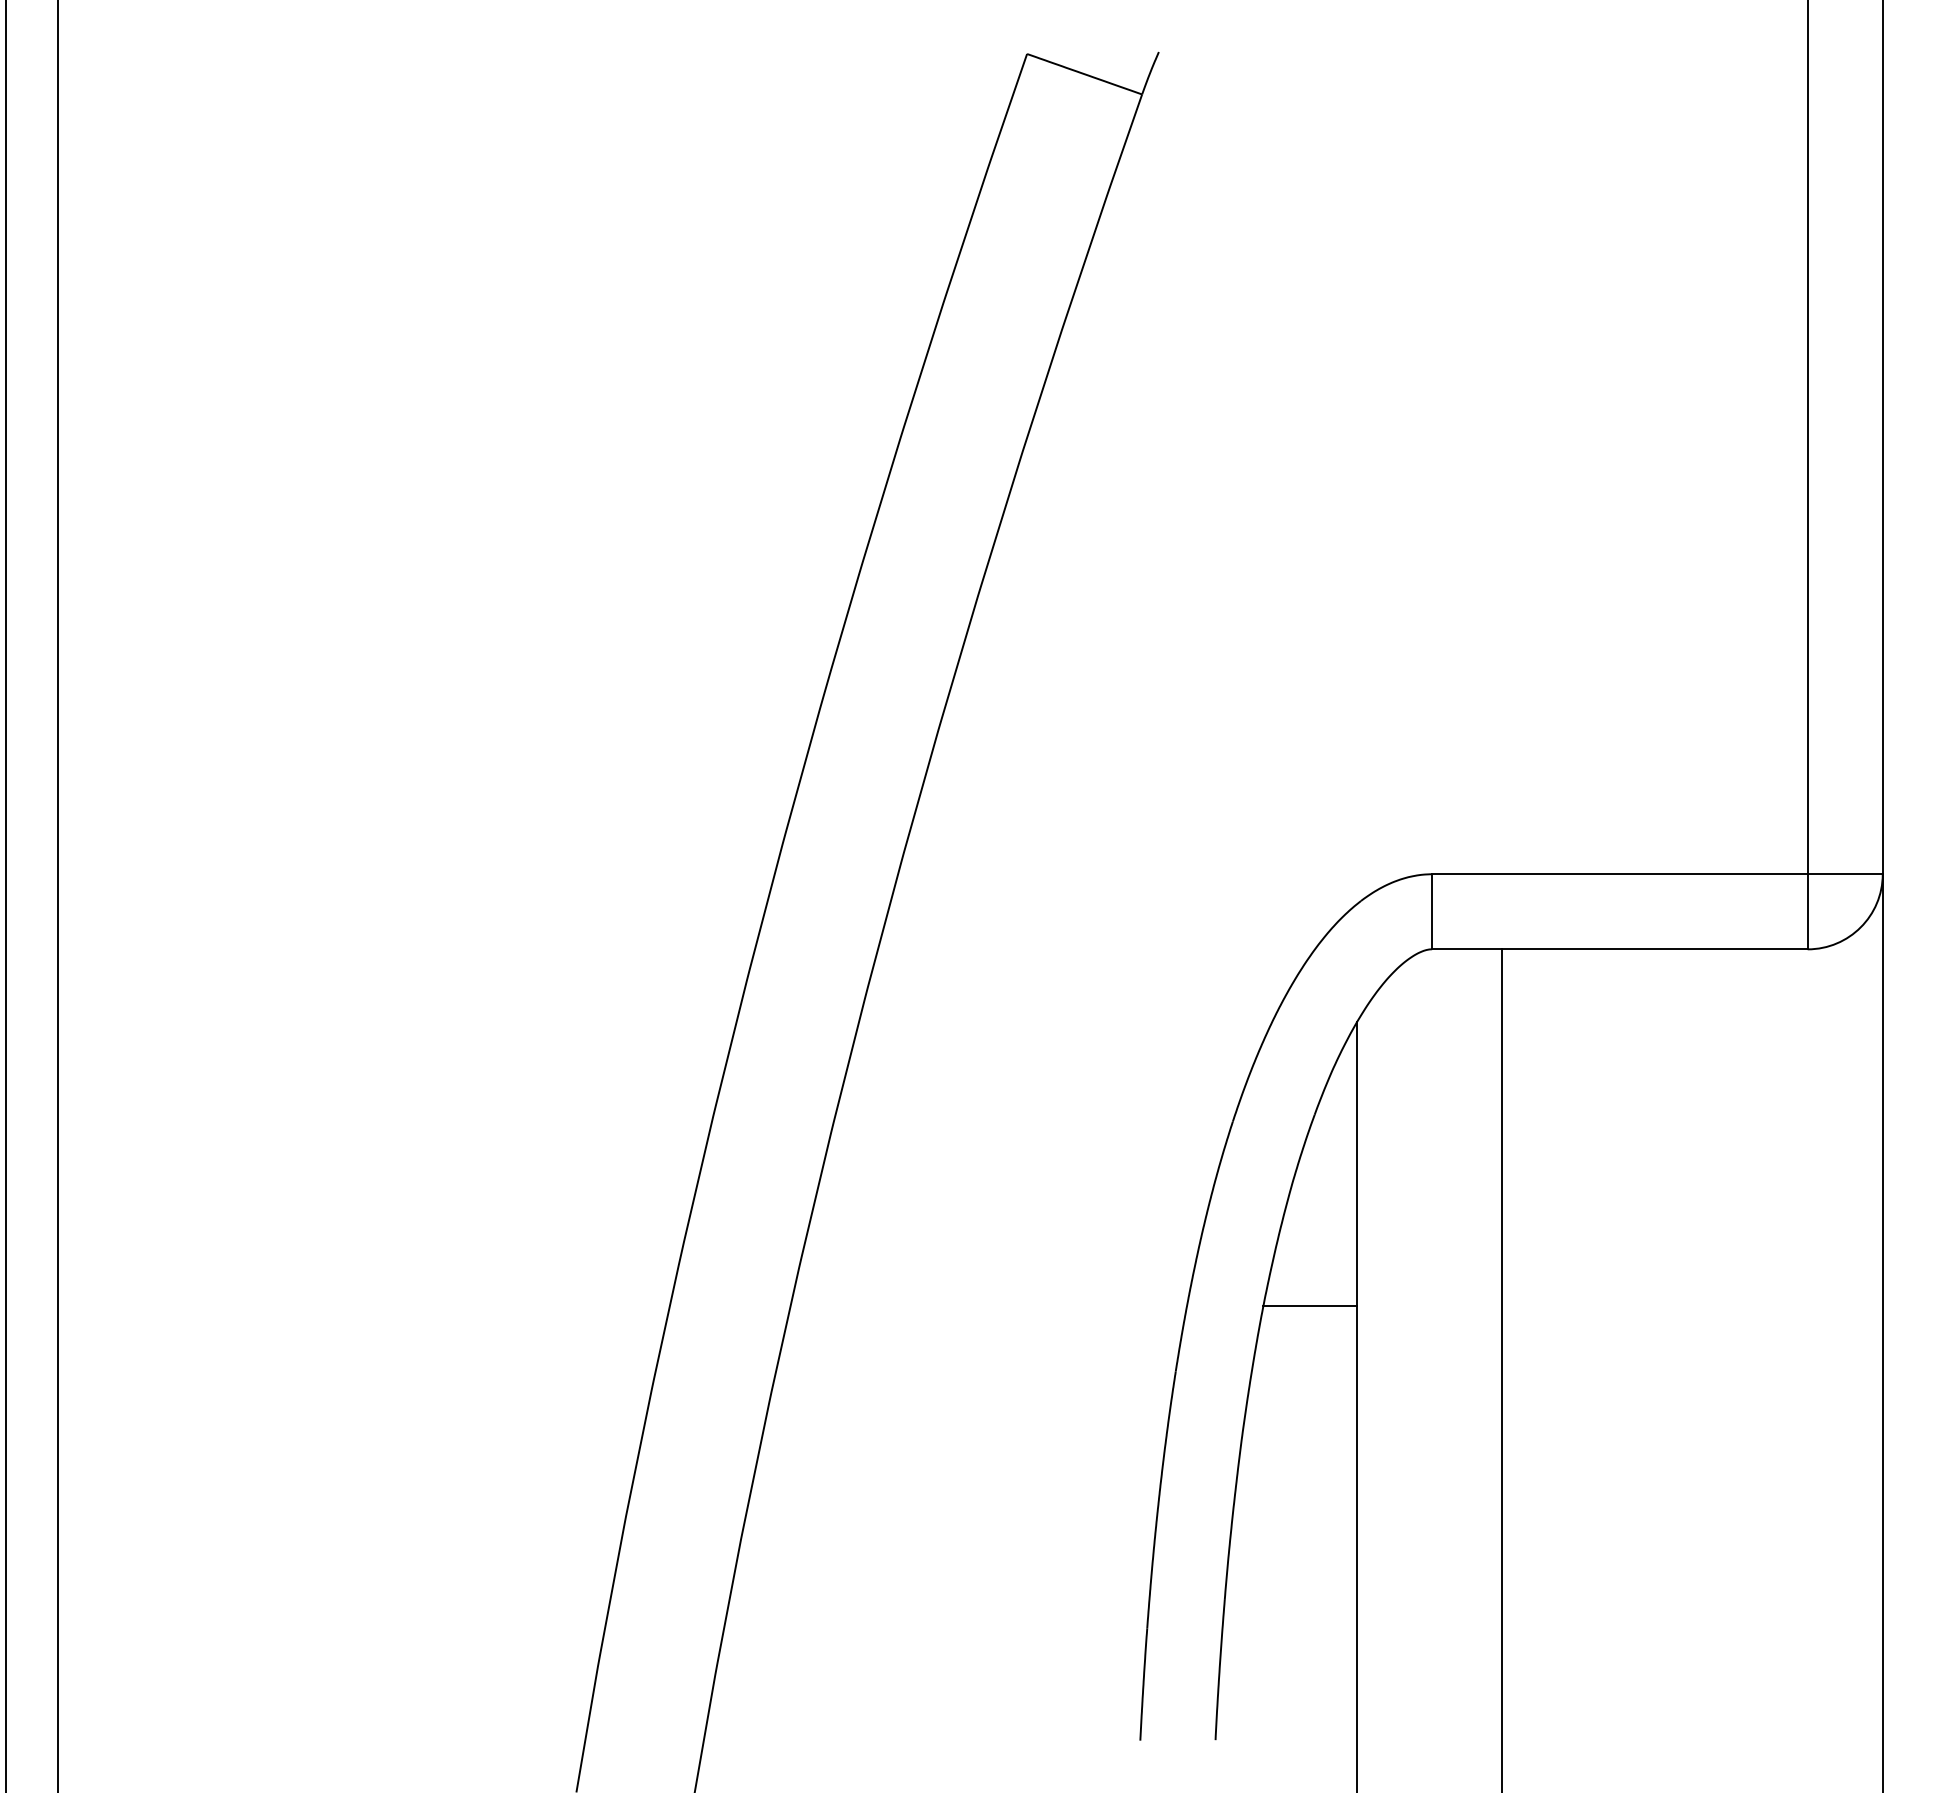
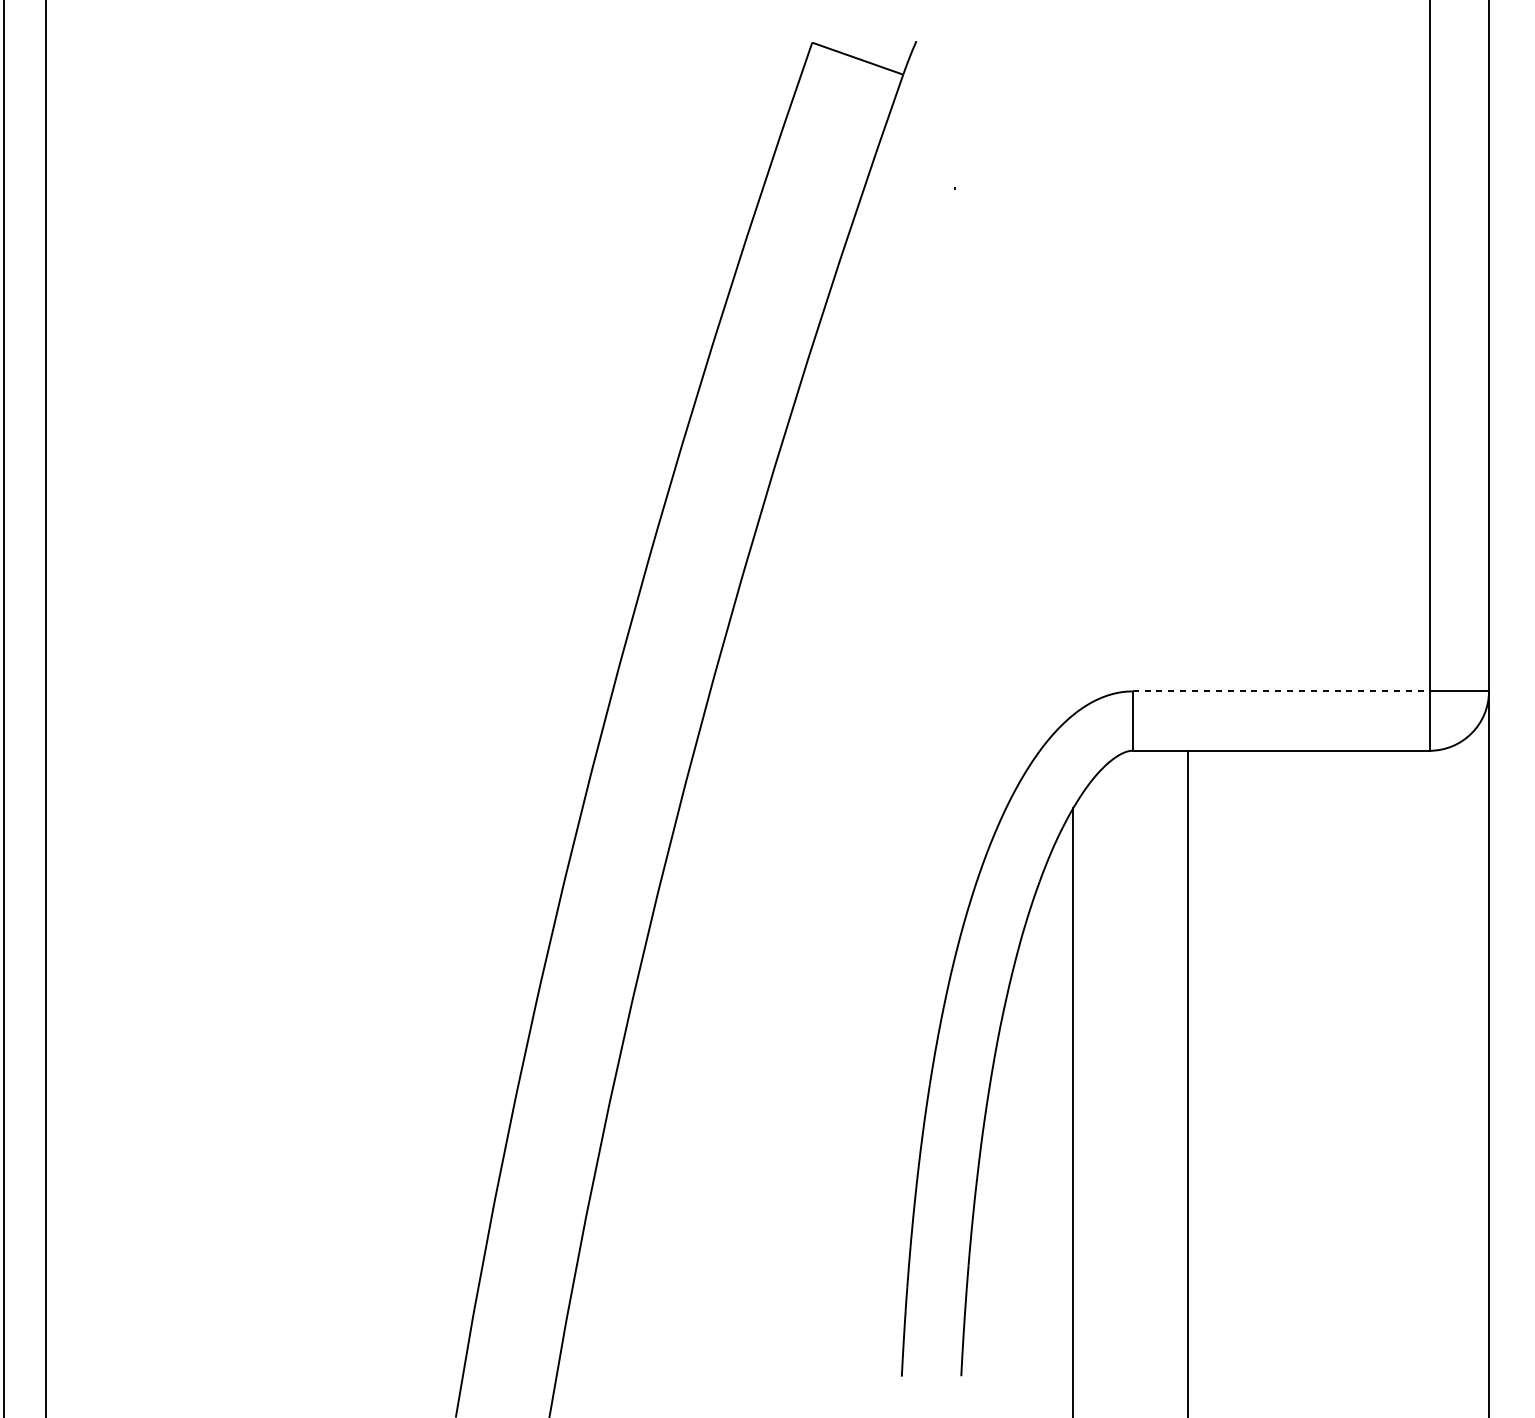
line: (1619, 874) -> (1280, 691), solid -> dashed
line: (1310, 1306) -> (1036, 1033), removed

